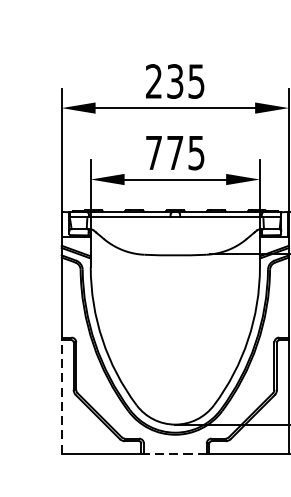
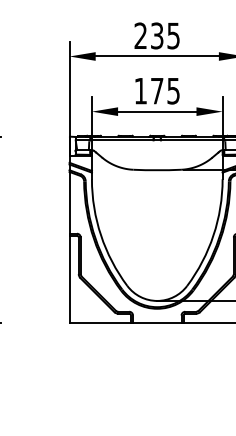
text: (153, 153) -> (140, 91), 775 -> 175
line: (61, 396) -> (69, 279), dashed -> solid
line: (174, 453) -> (156, 323), dashed -> solid

